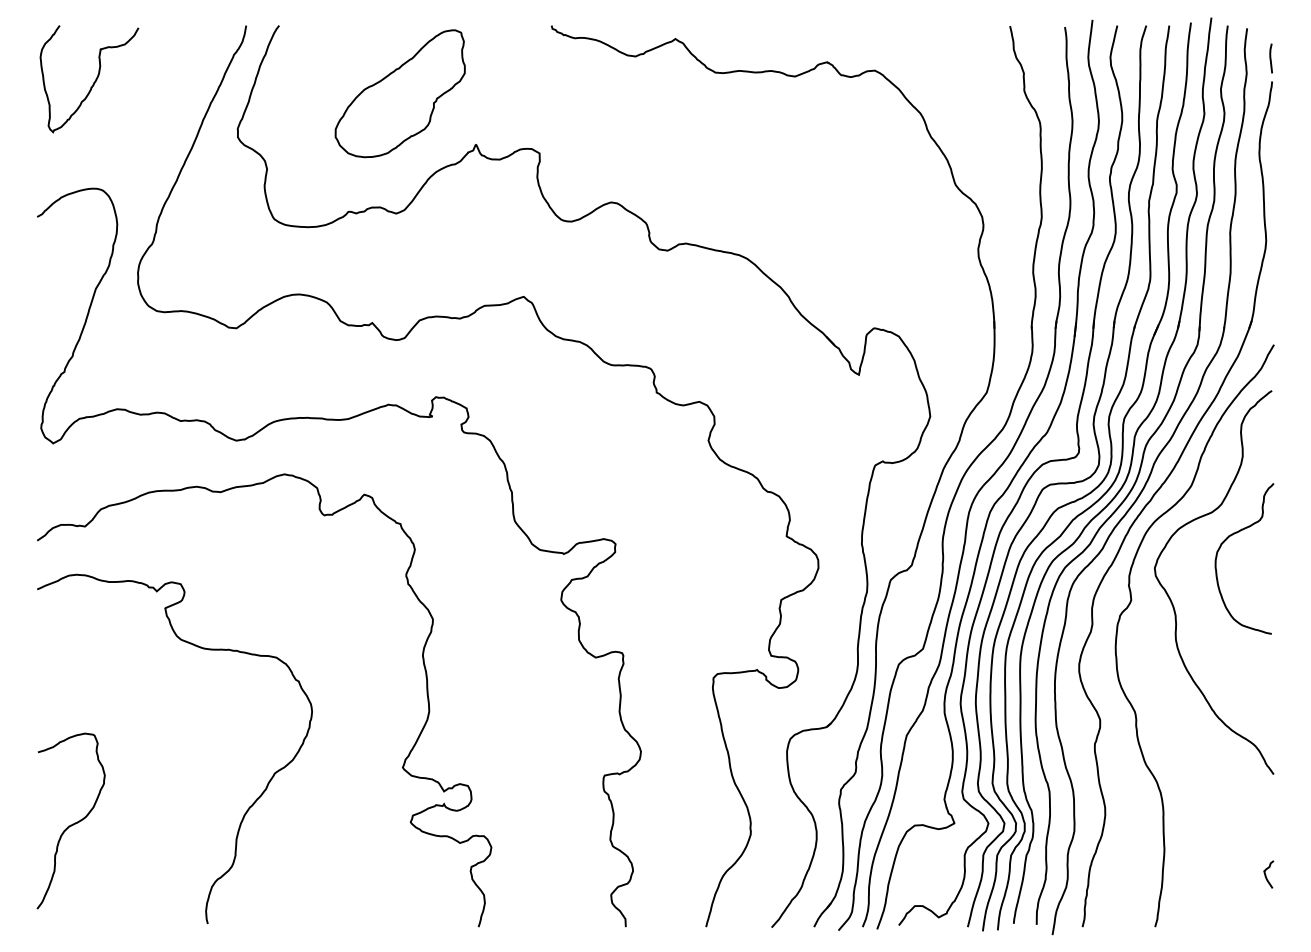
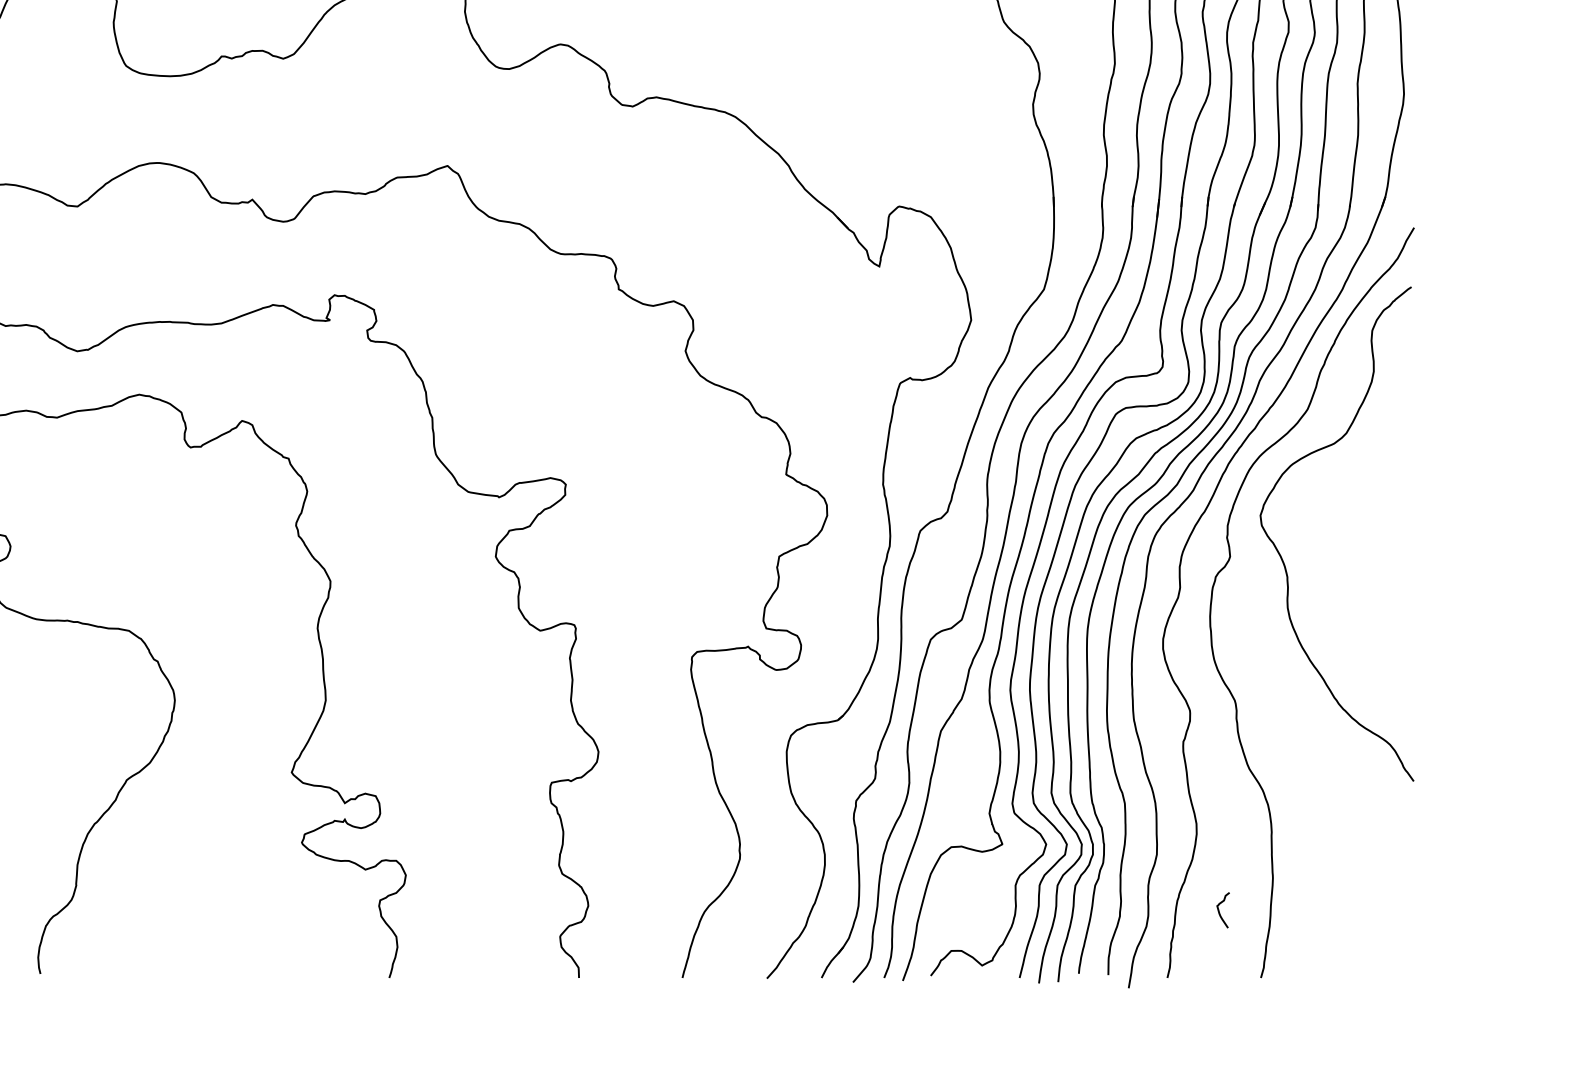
curve: (1226, 540) -> (1352, 479), removed
curve: (1266, 874) -> (1220, 910), moved

